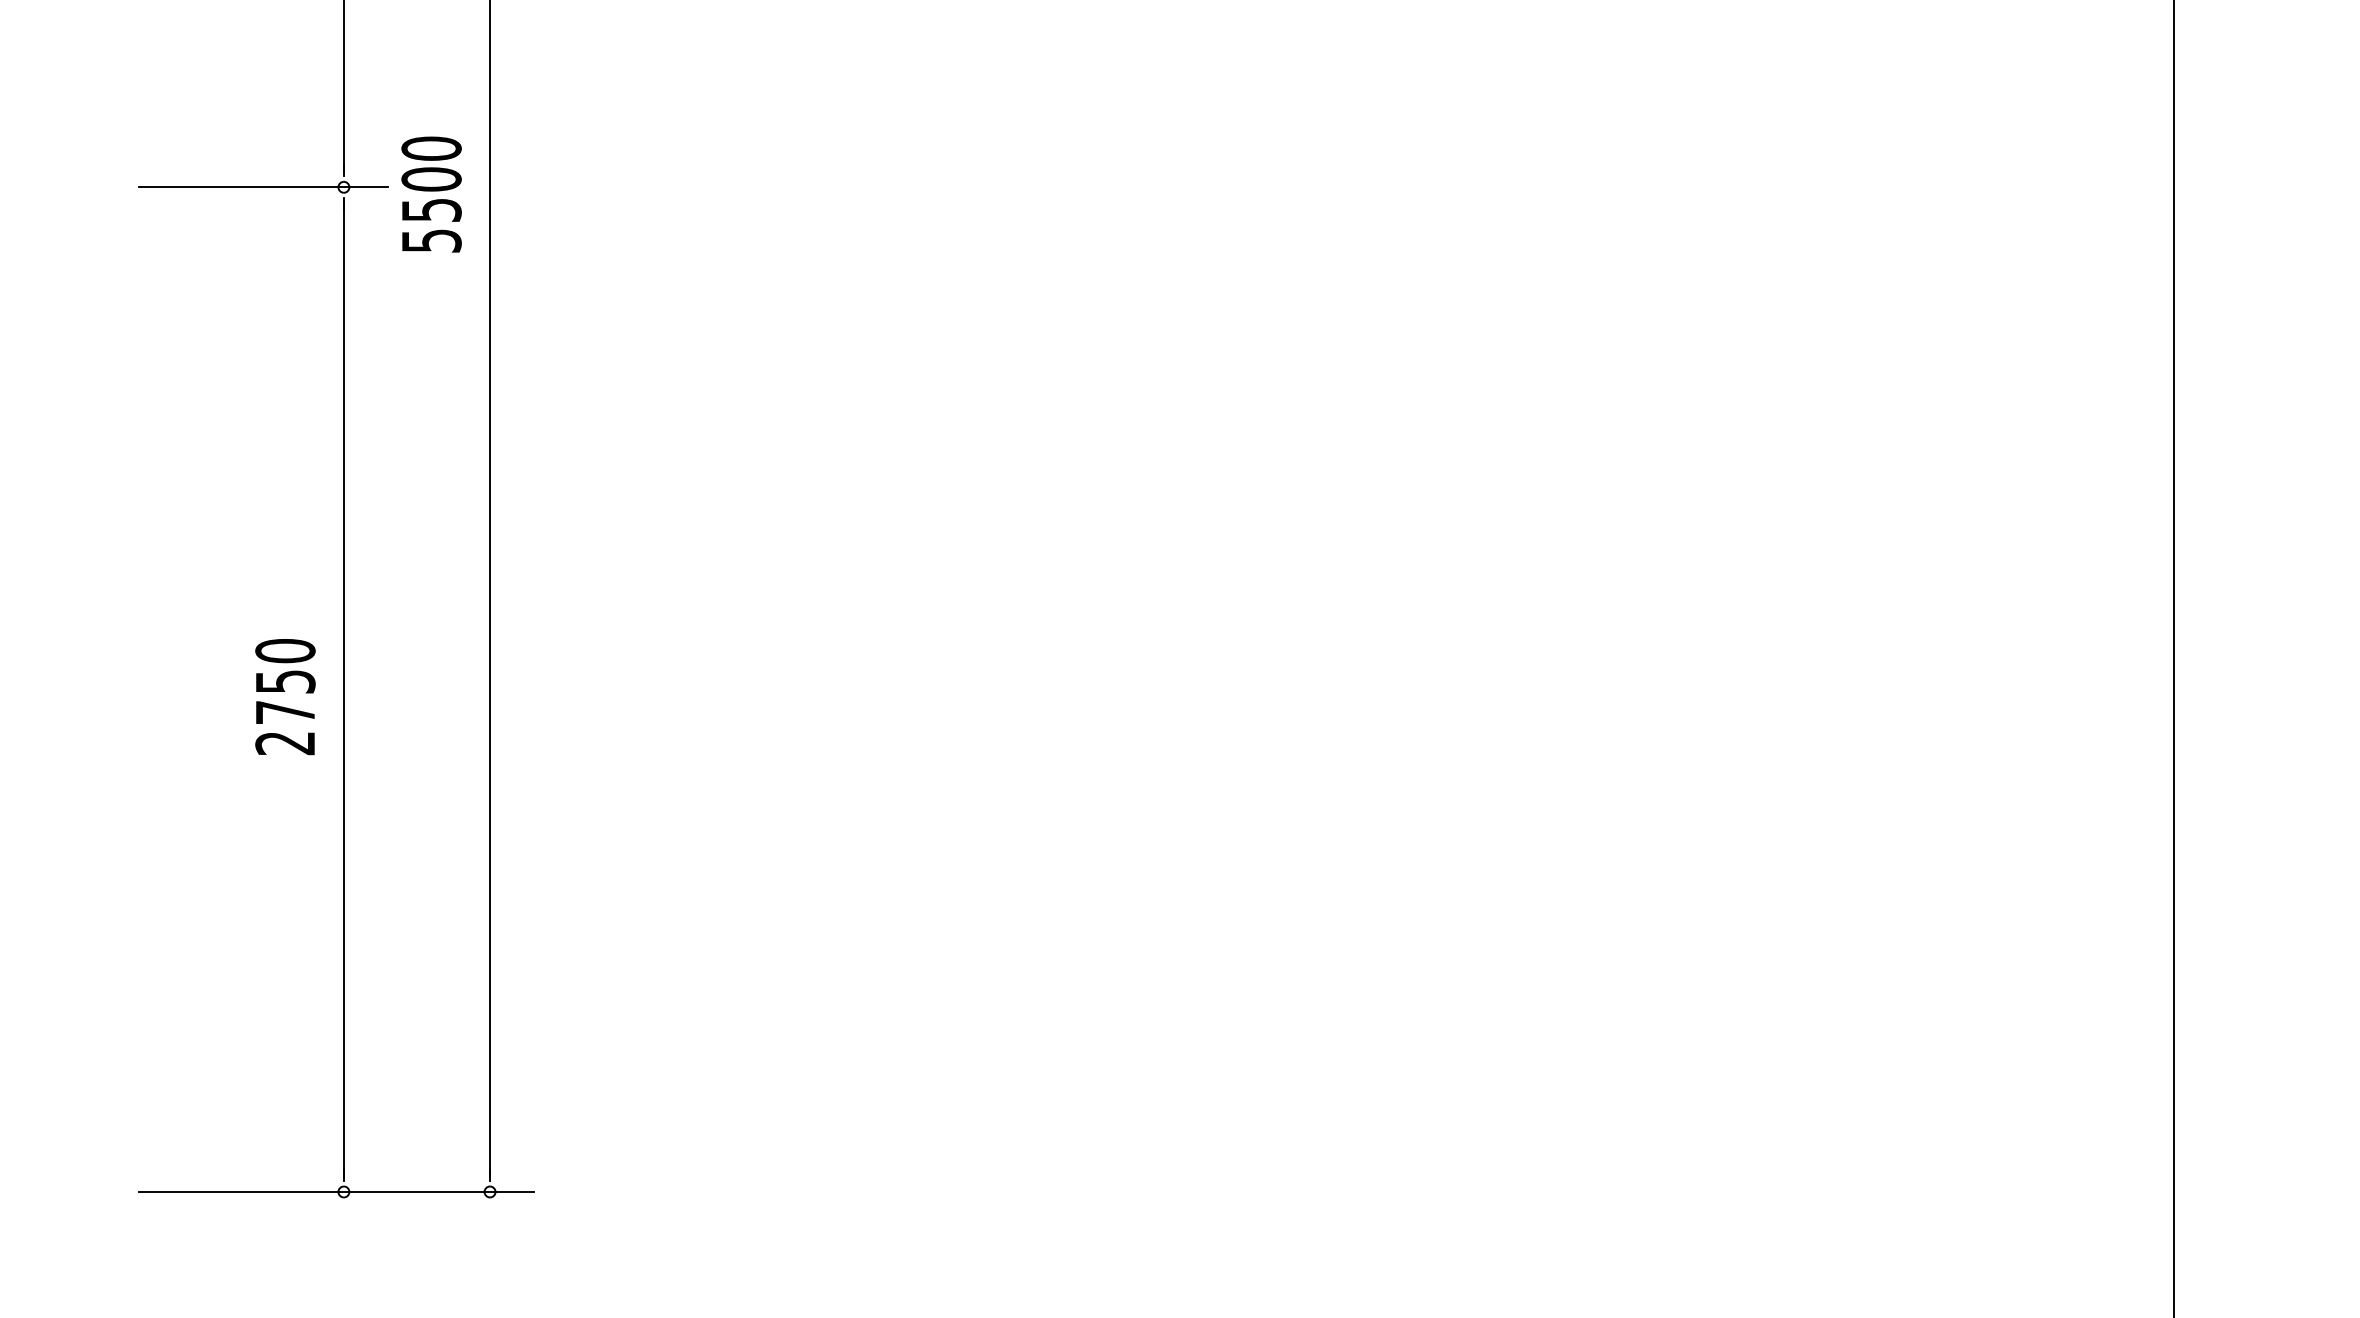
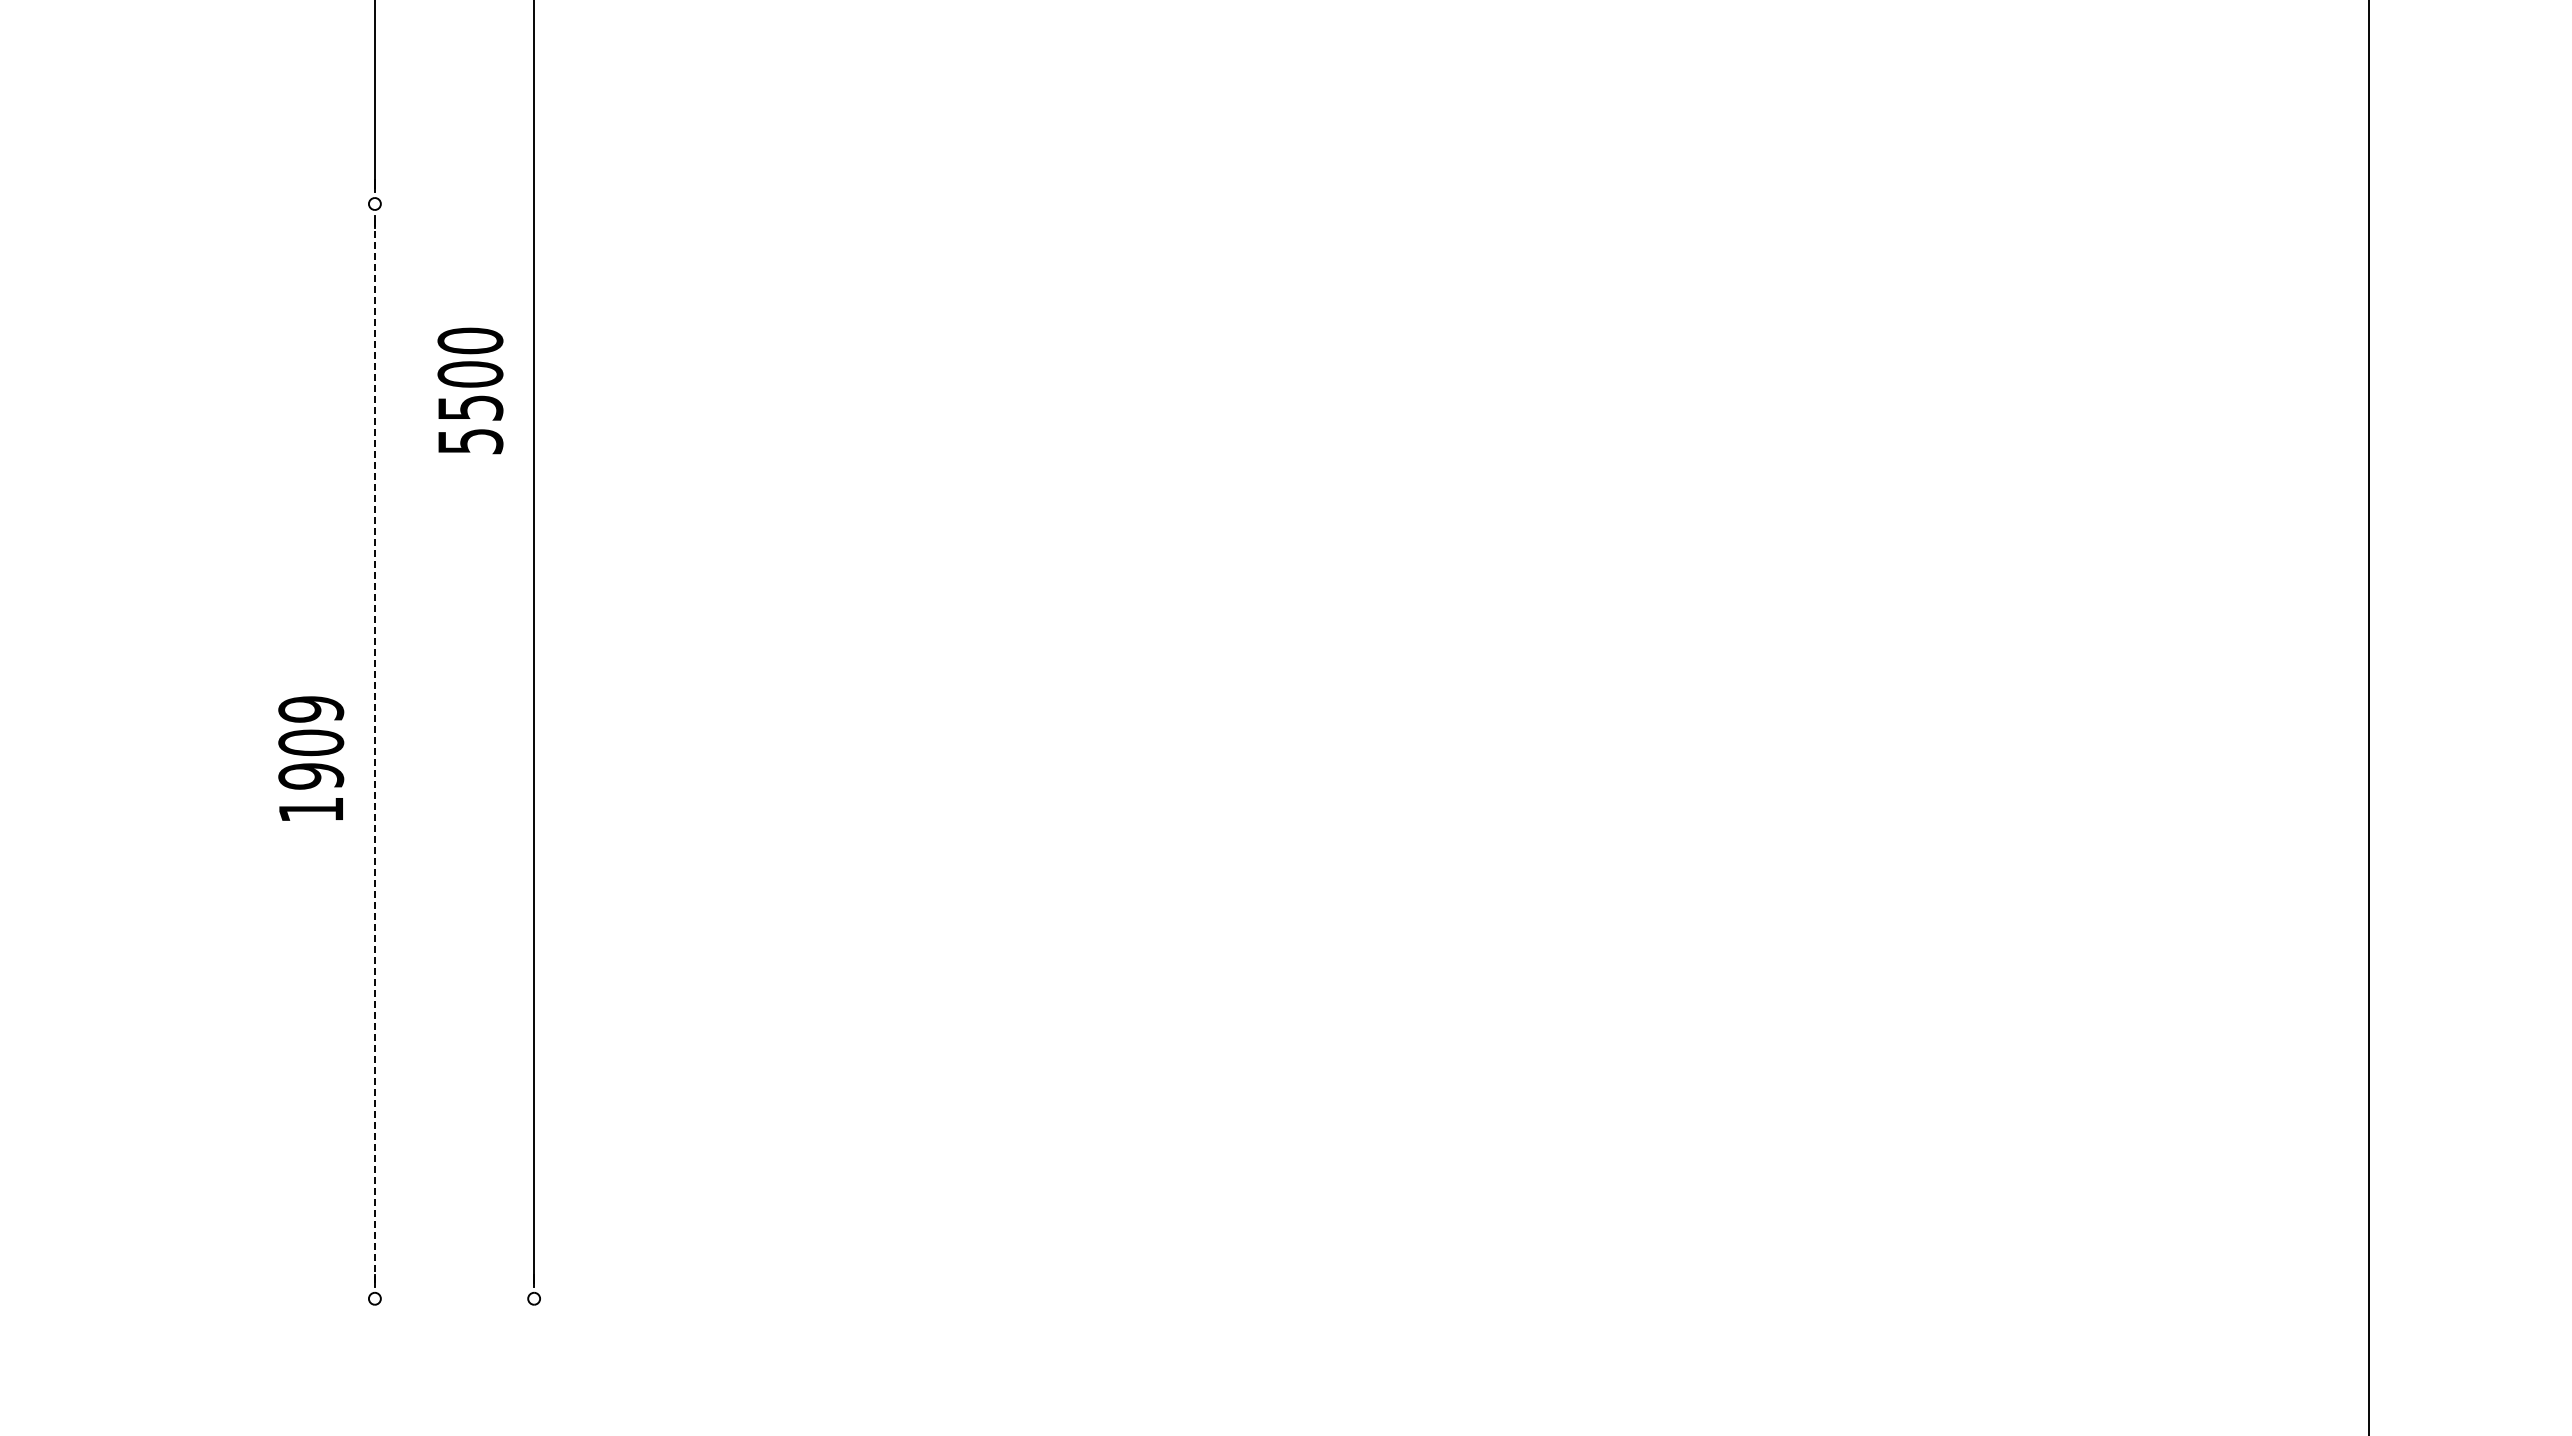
line: (262, 187) -> (286, 204), removed
text: (431, 194) -> (470, 390), moved
line: (343, 688) -> (374, 750), solid -> dashed
text: (285, 697) -> (311, 759), 2750 -> 1909
line: (336, 1191) -> (366, 1298), removed

